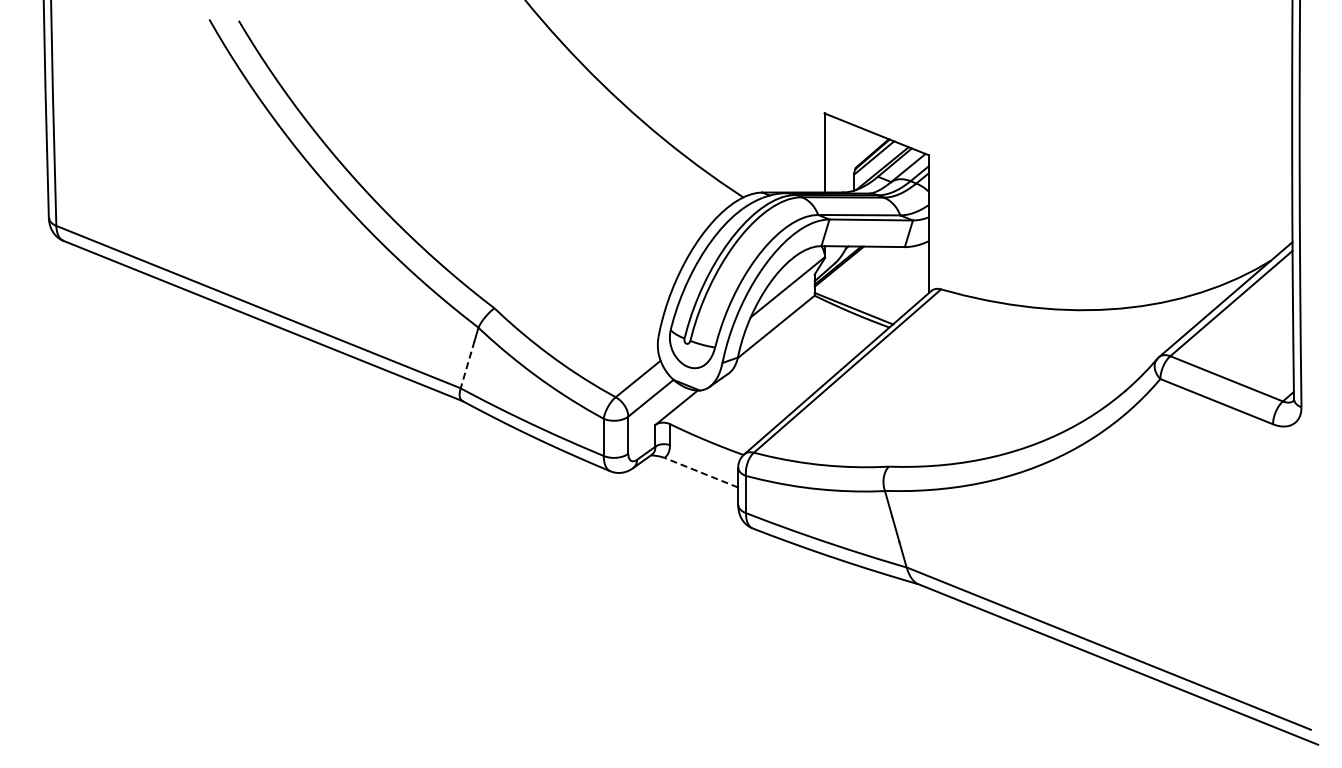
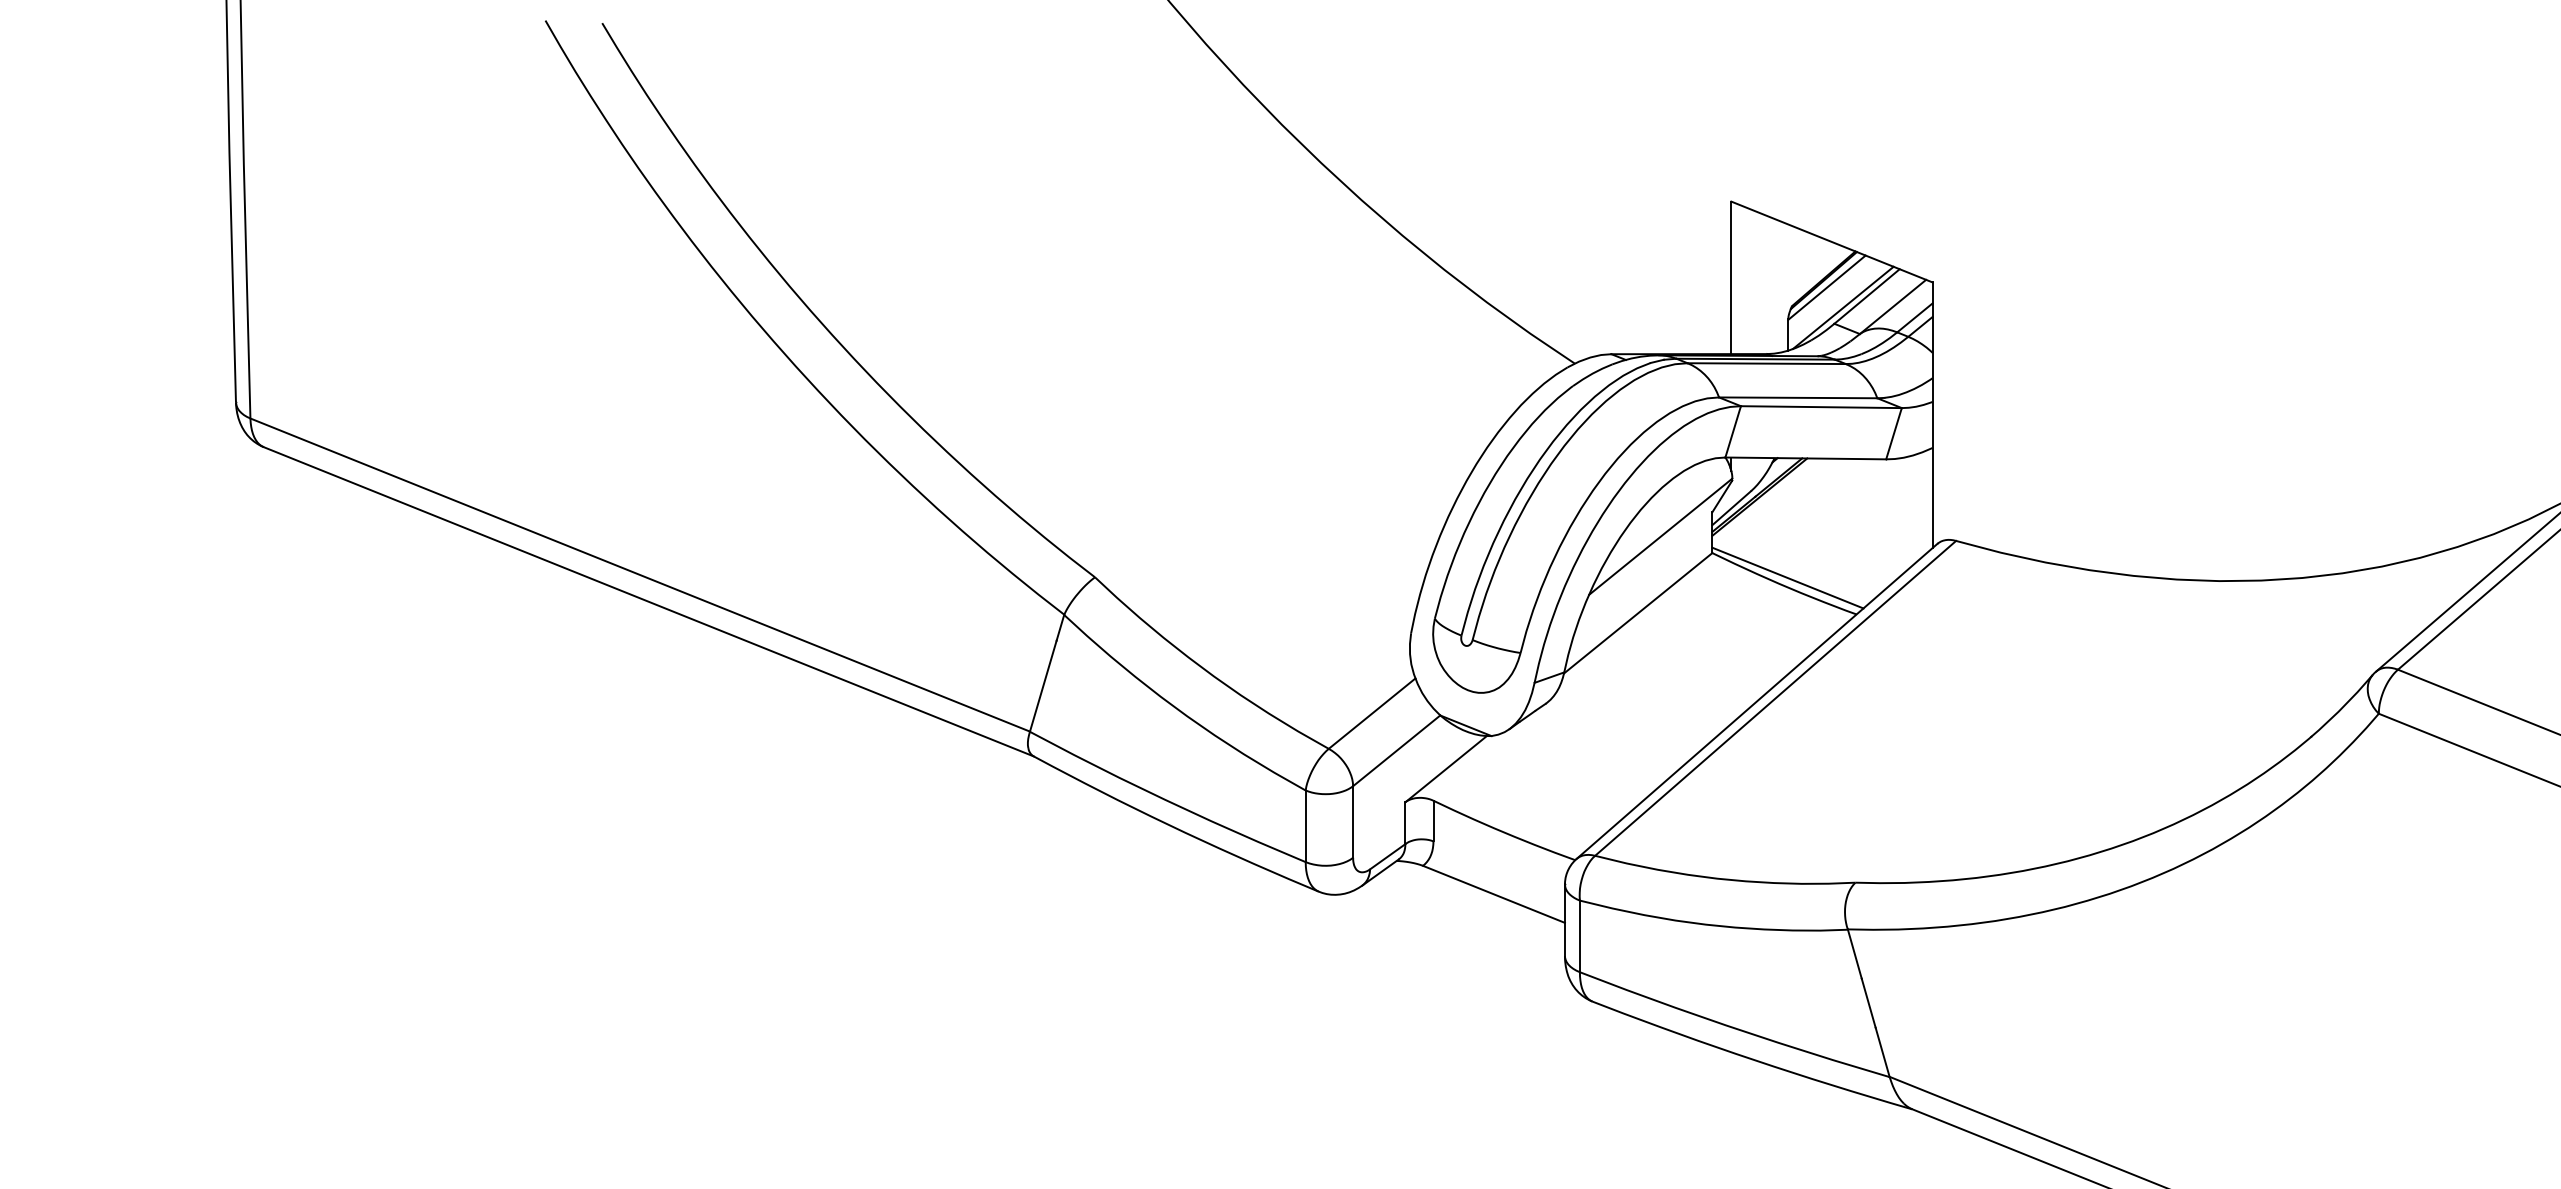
line: (467, 364) -> (1043, 685), dashed -> solid
line: (701, 472) -> (1494, 893), dashed -> solid

